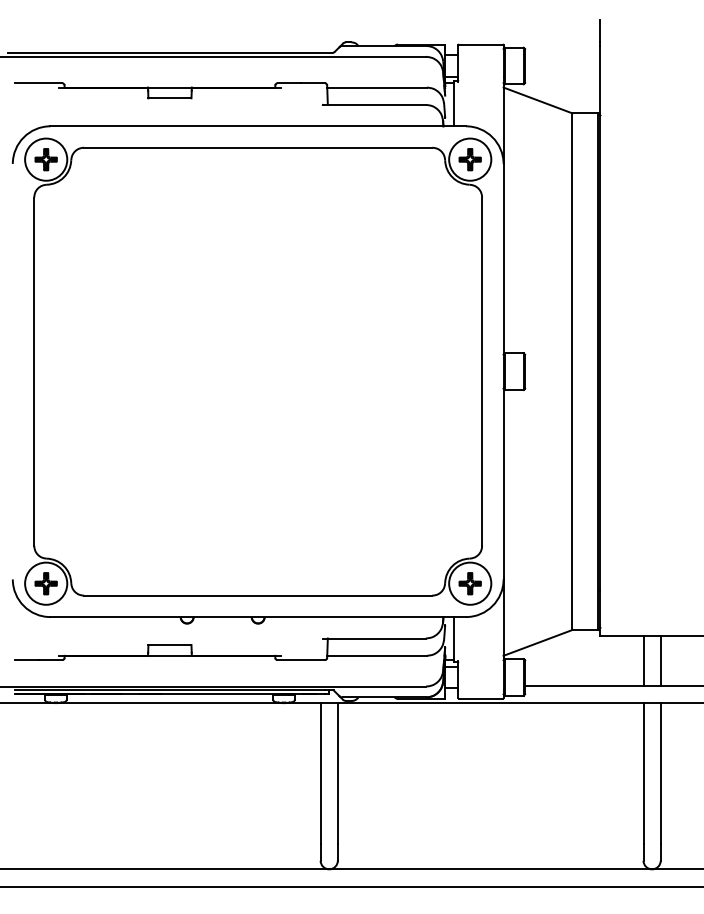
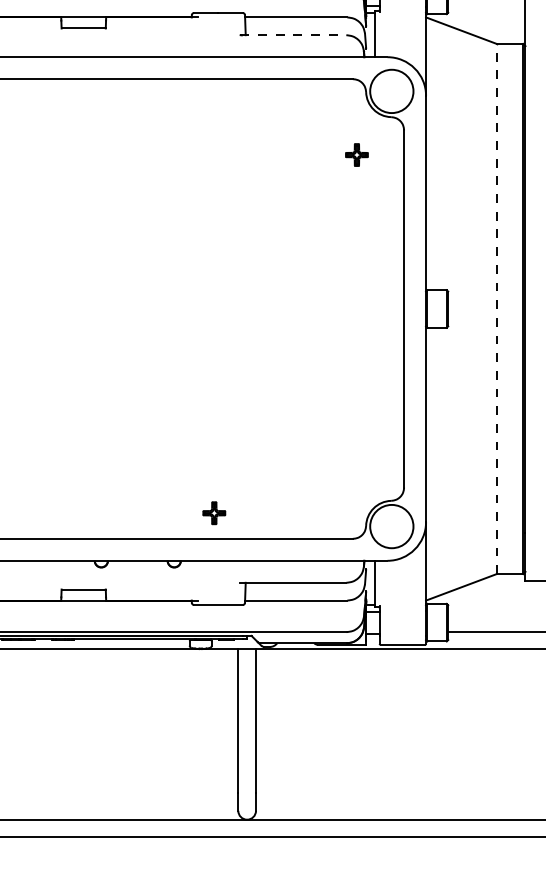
line: (374, 104) -> (293, 34), solid -> dashed
part: (469, 159) -> (356, 154), moved
line: (572, 371) -> (496, 308), solid -> dashed
part: (469, 583) -> (213, 513), moved

